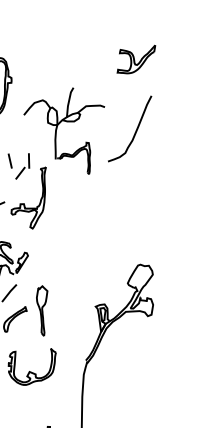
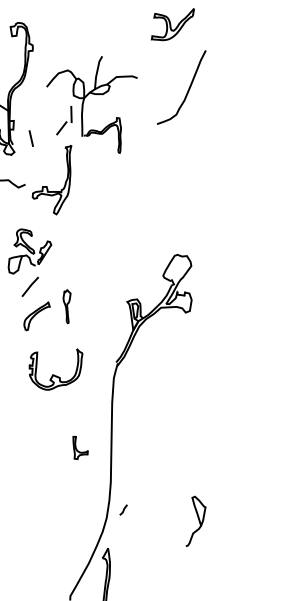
curve: (135, 131) -> (187, 90), moved
part: (22, 166) -> (64, 120), moved
part: (41, 310) -> (66, 306), size x0.6

